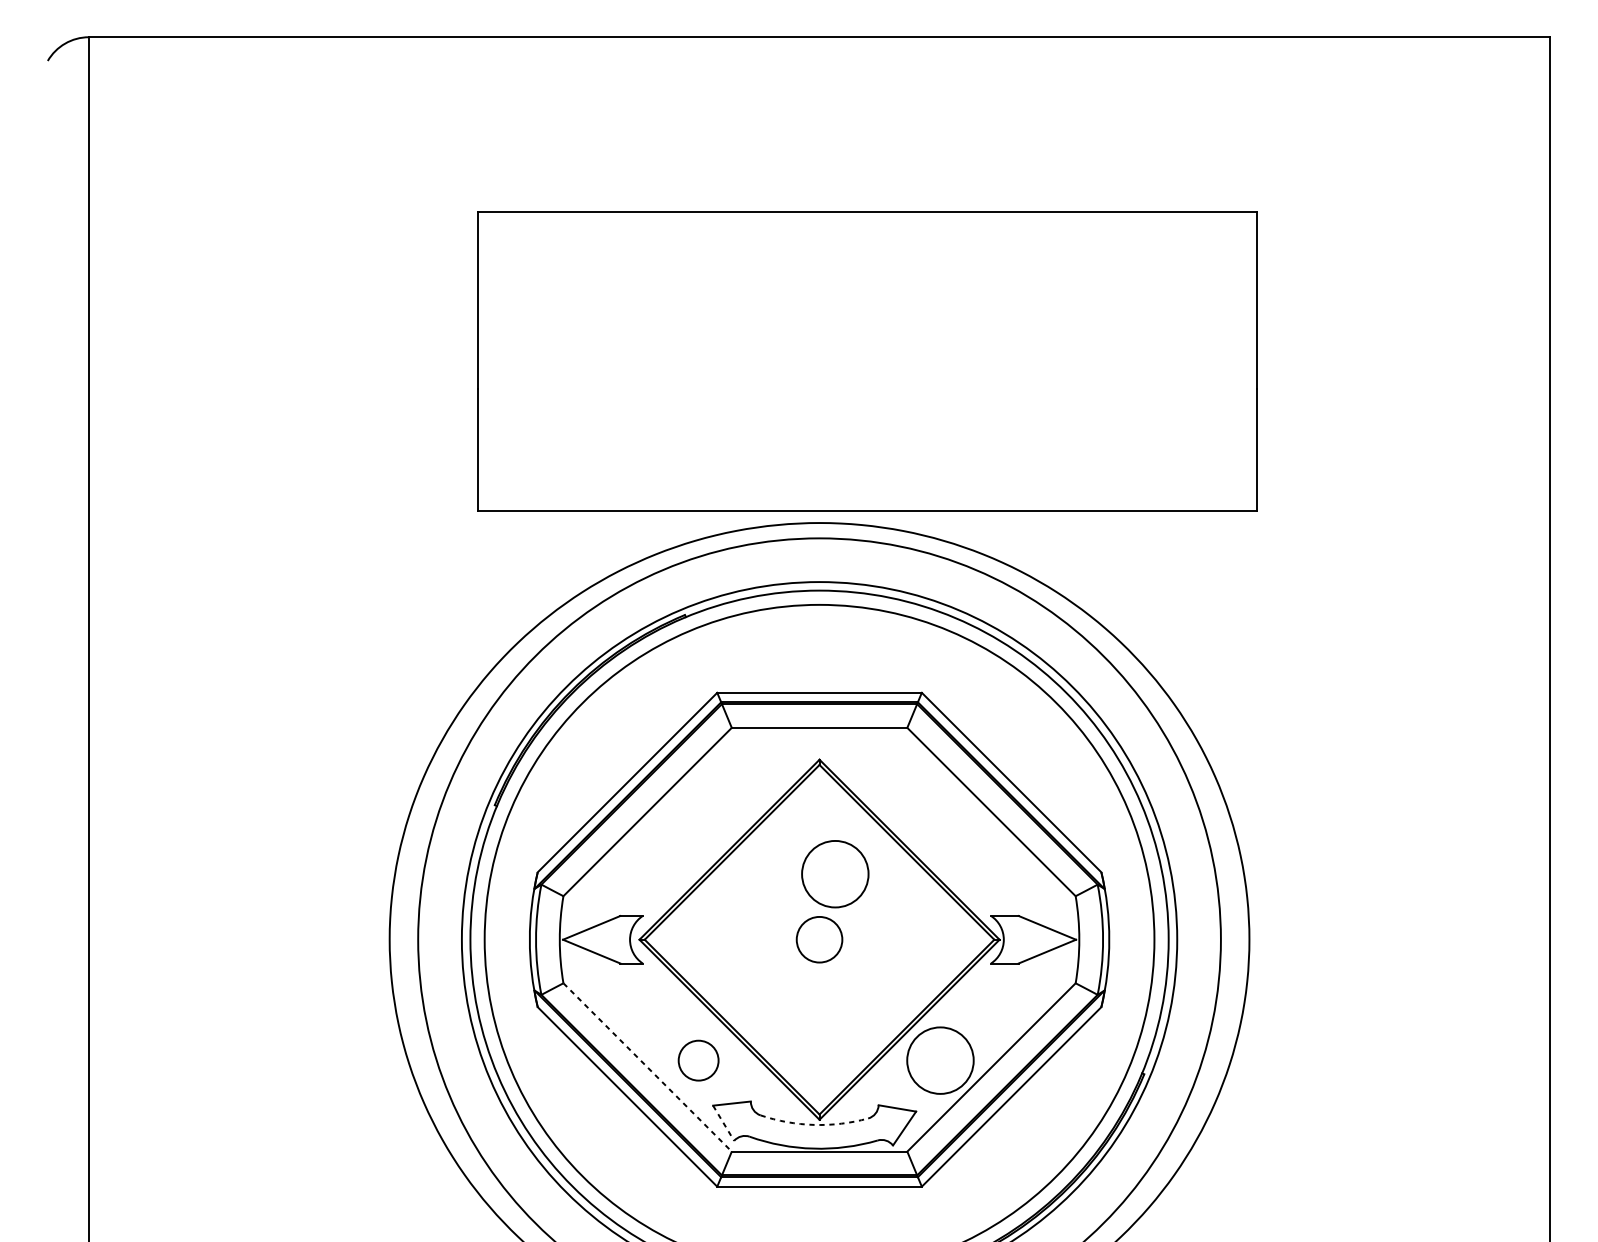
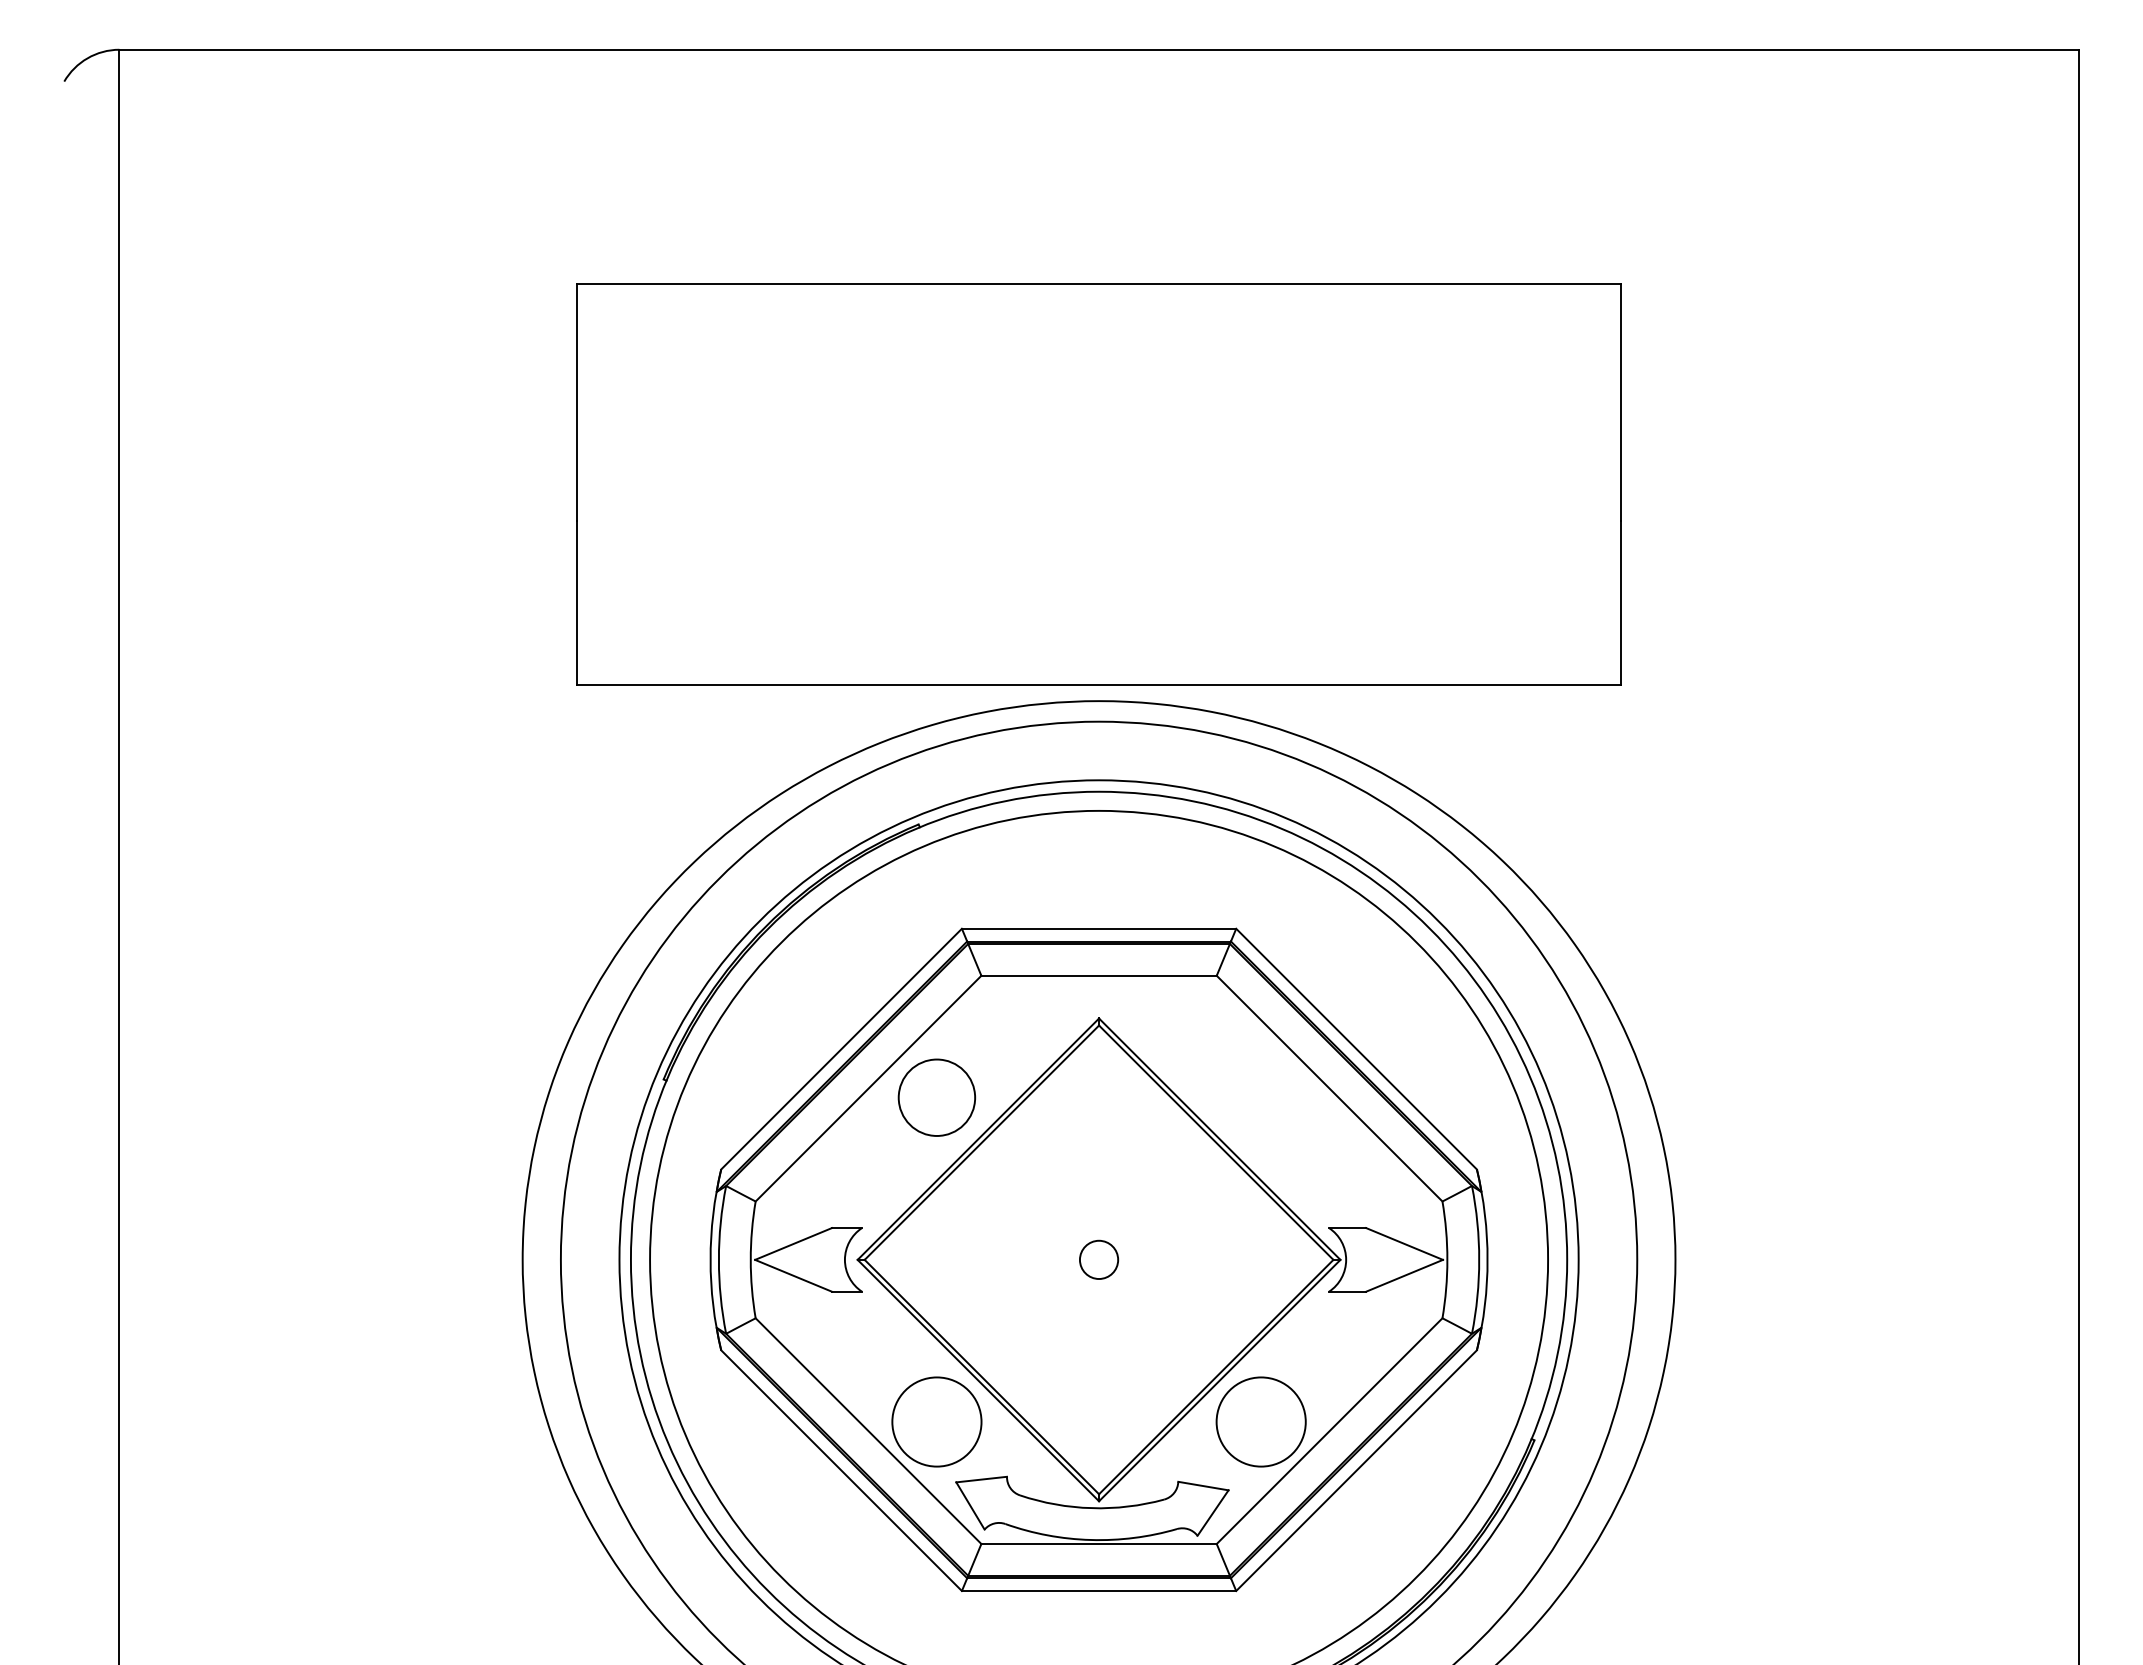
part: (866, 361) -> (1098, 484), moved
circle: (698, 818) -> (936, 1097), added
circle: (834, 873) -> (1119, 1171), removed
circle: (819, 939) -> (1098, 1259), size x0.62
circle: (698, 1060) -> (936, 1421), size x1.67
line: (647, 1067) -> (868, 1431), dashed -> solid
line: (723, 1122) -> (970, 1505), dashed -> solid
arc: (813, 1125) -> (1091, 1508), dashed -> solid

